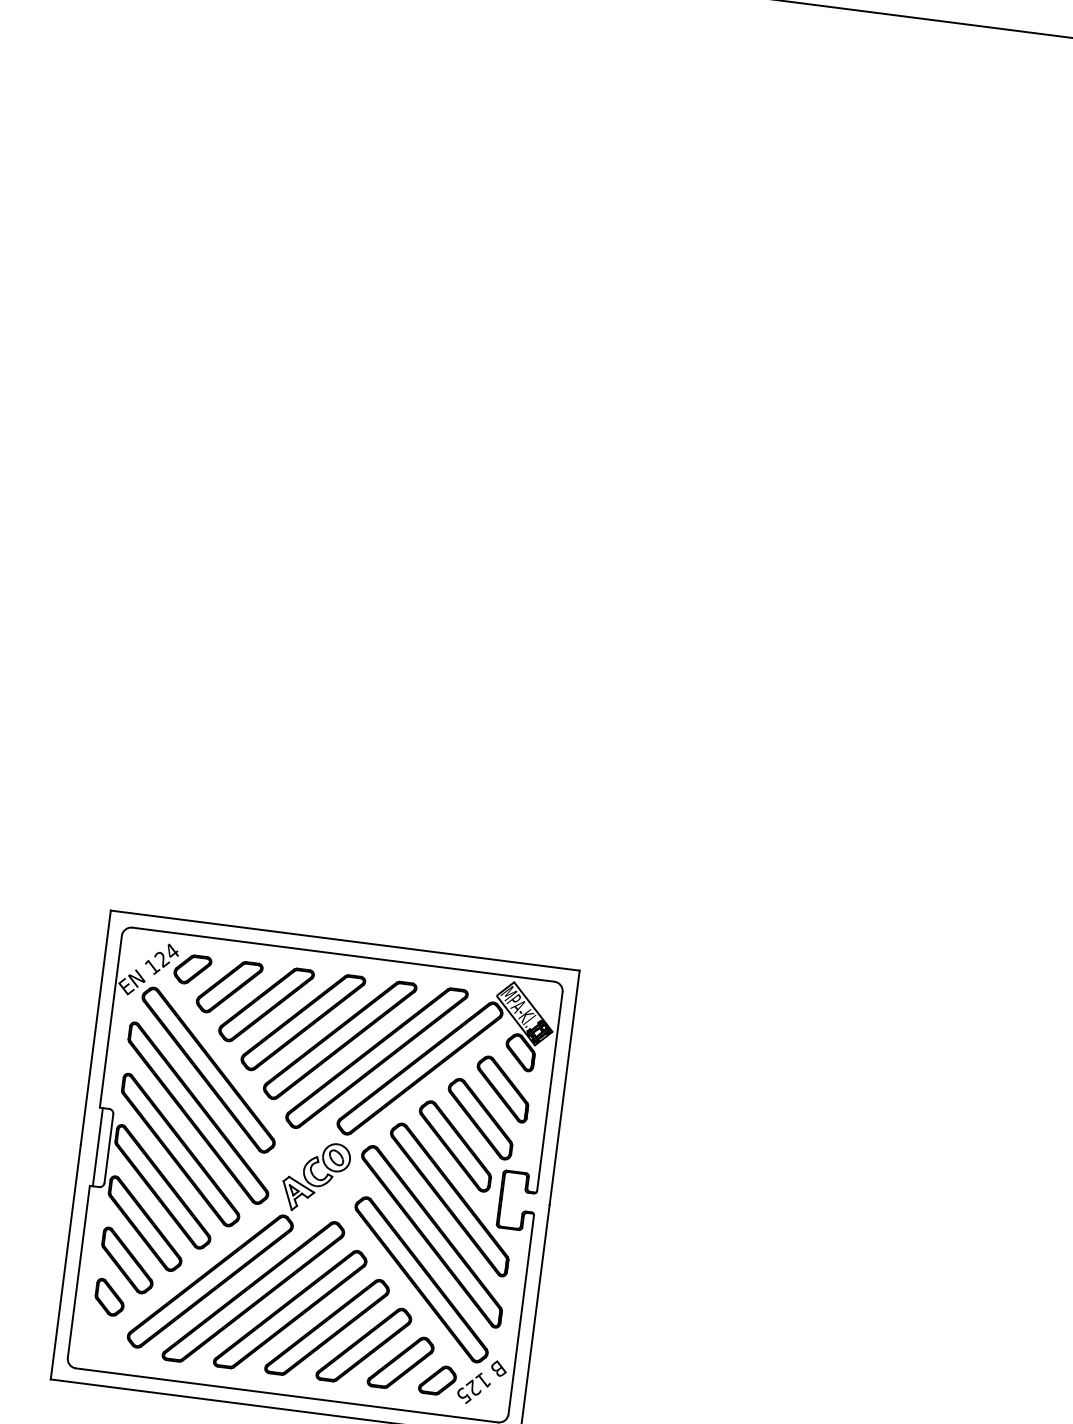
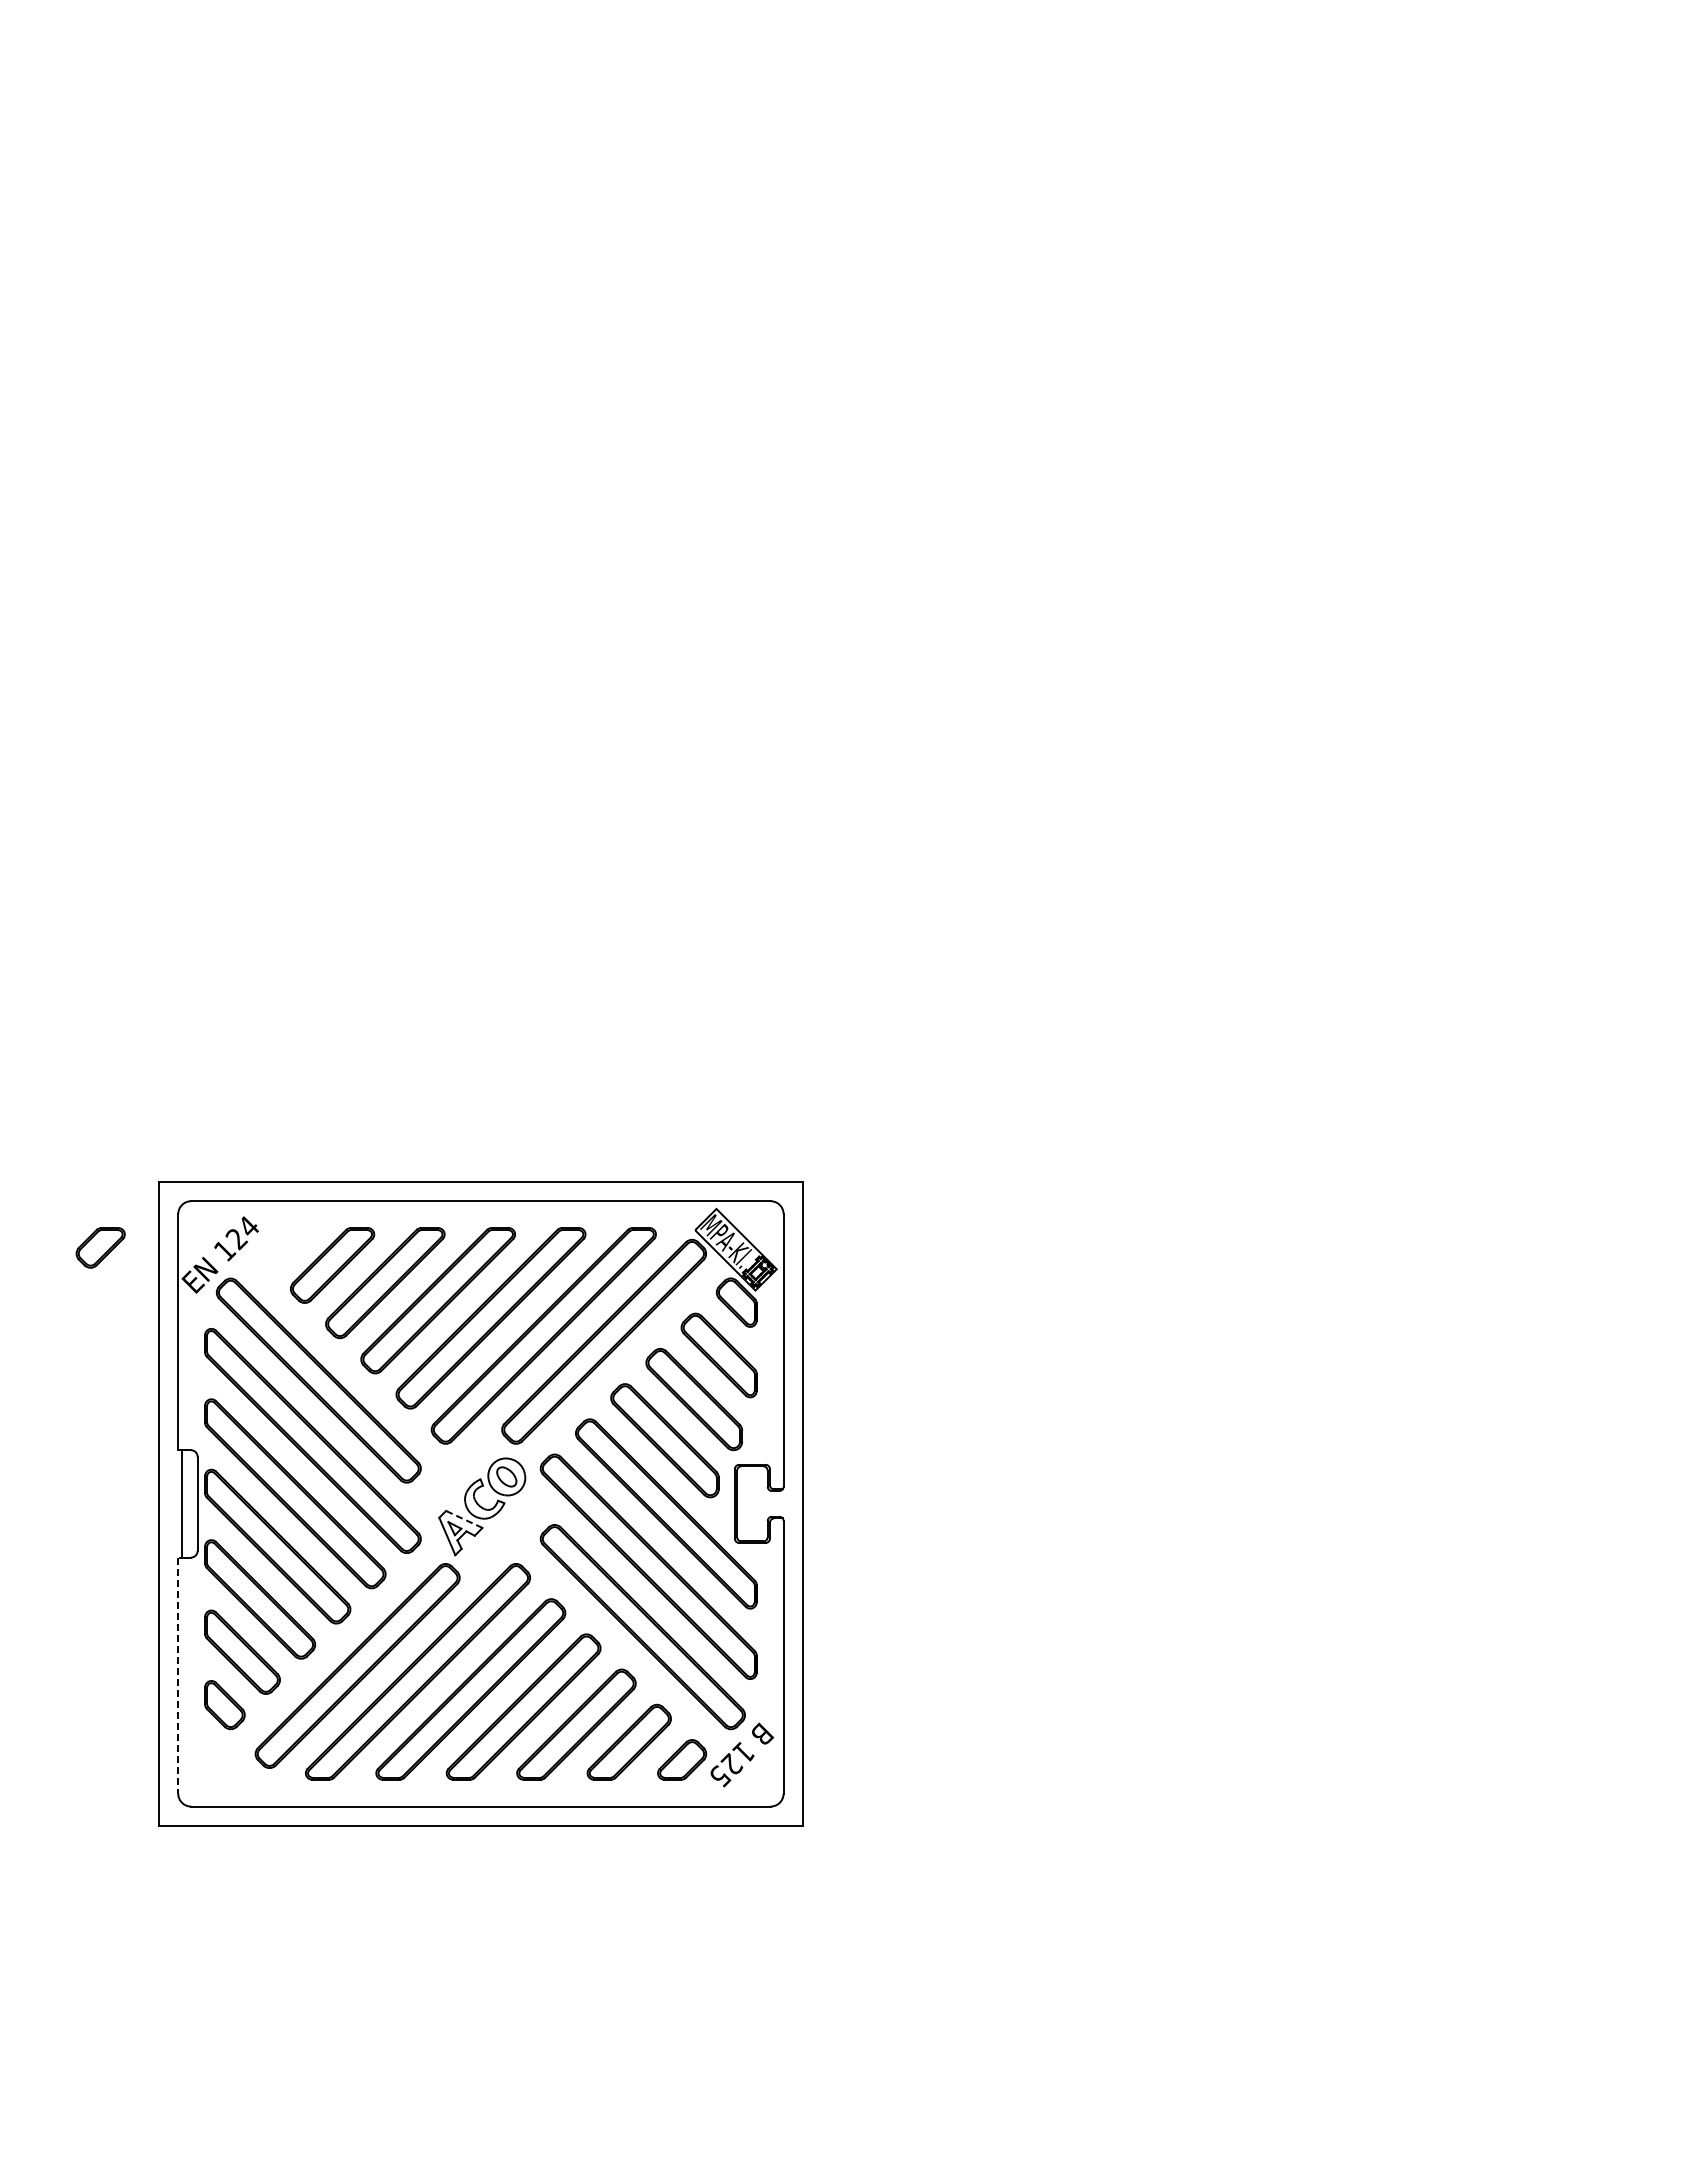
part: (192, 969) -> (100, 1247), moved
line: (301, 1184) -> (463, 1519), solid -> dashed
line: (78, 1272) -> (178, 1676), solid -> dashed

